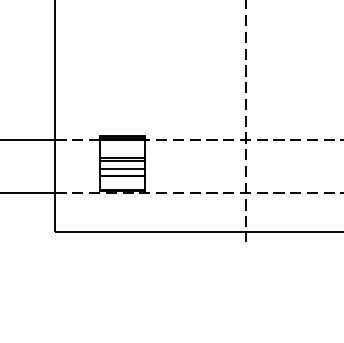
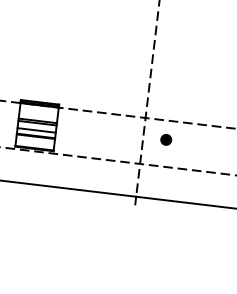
part: (272, 161) -> (165, 139), added

